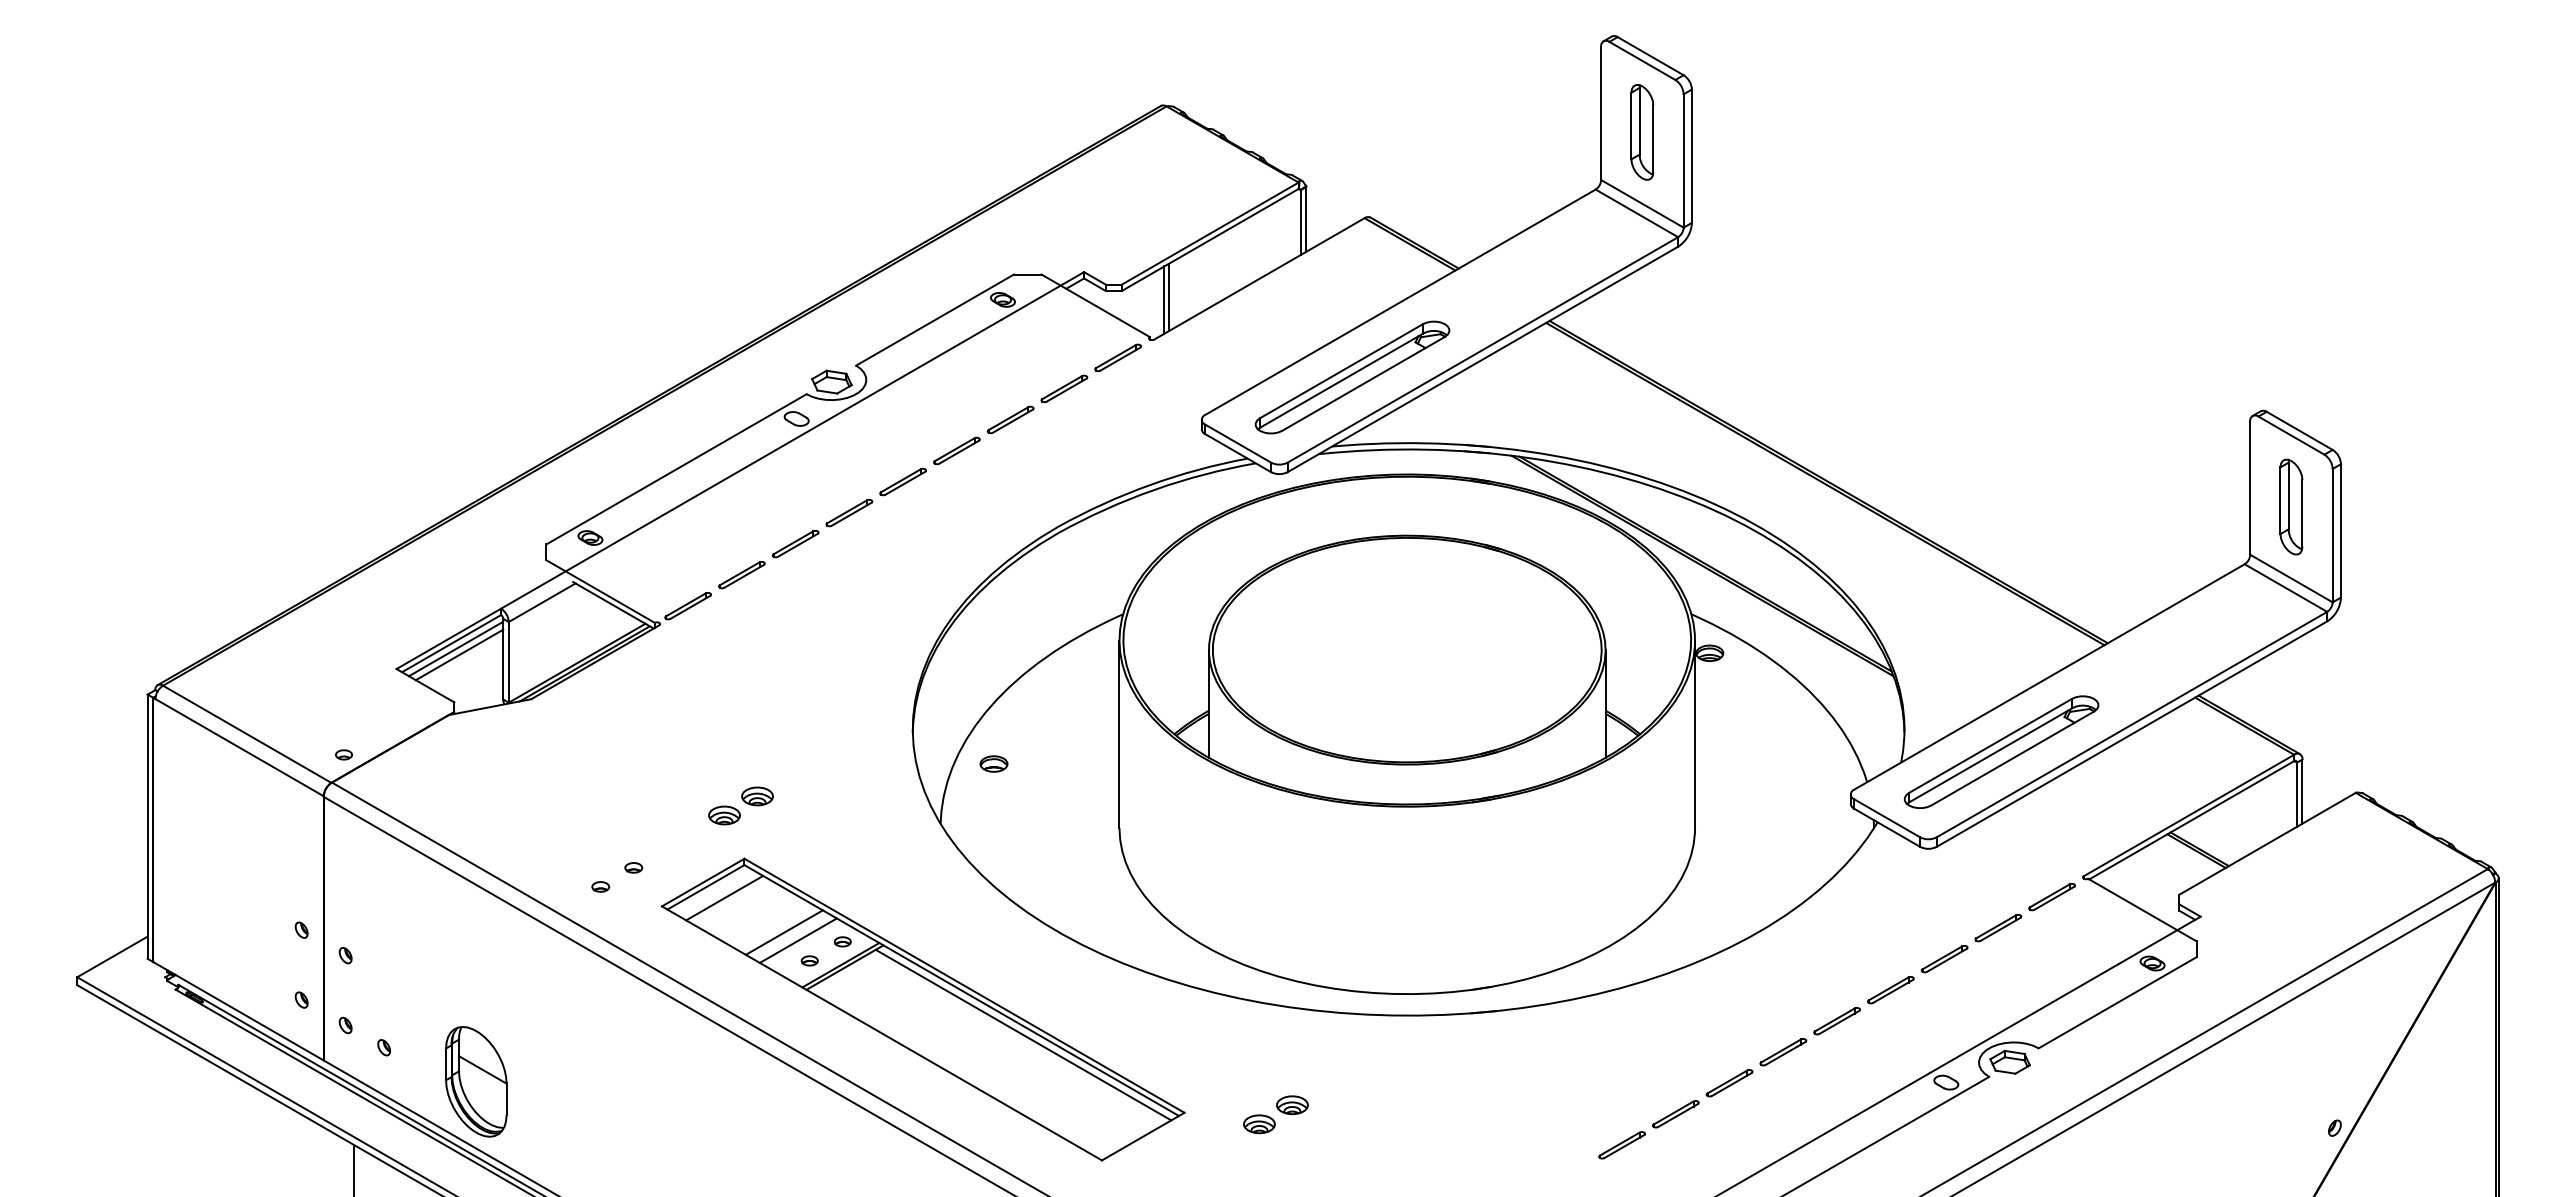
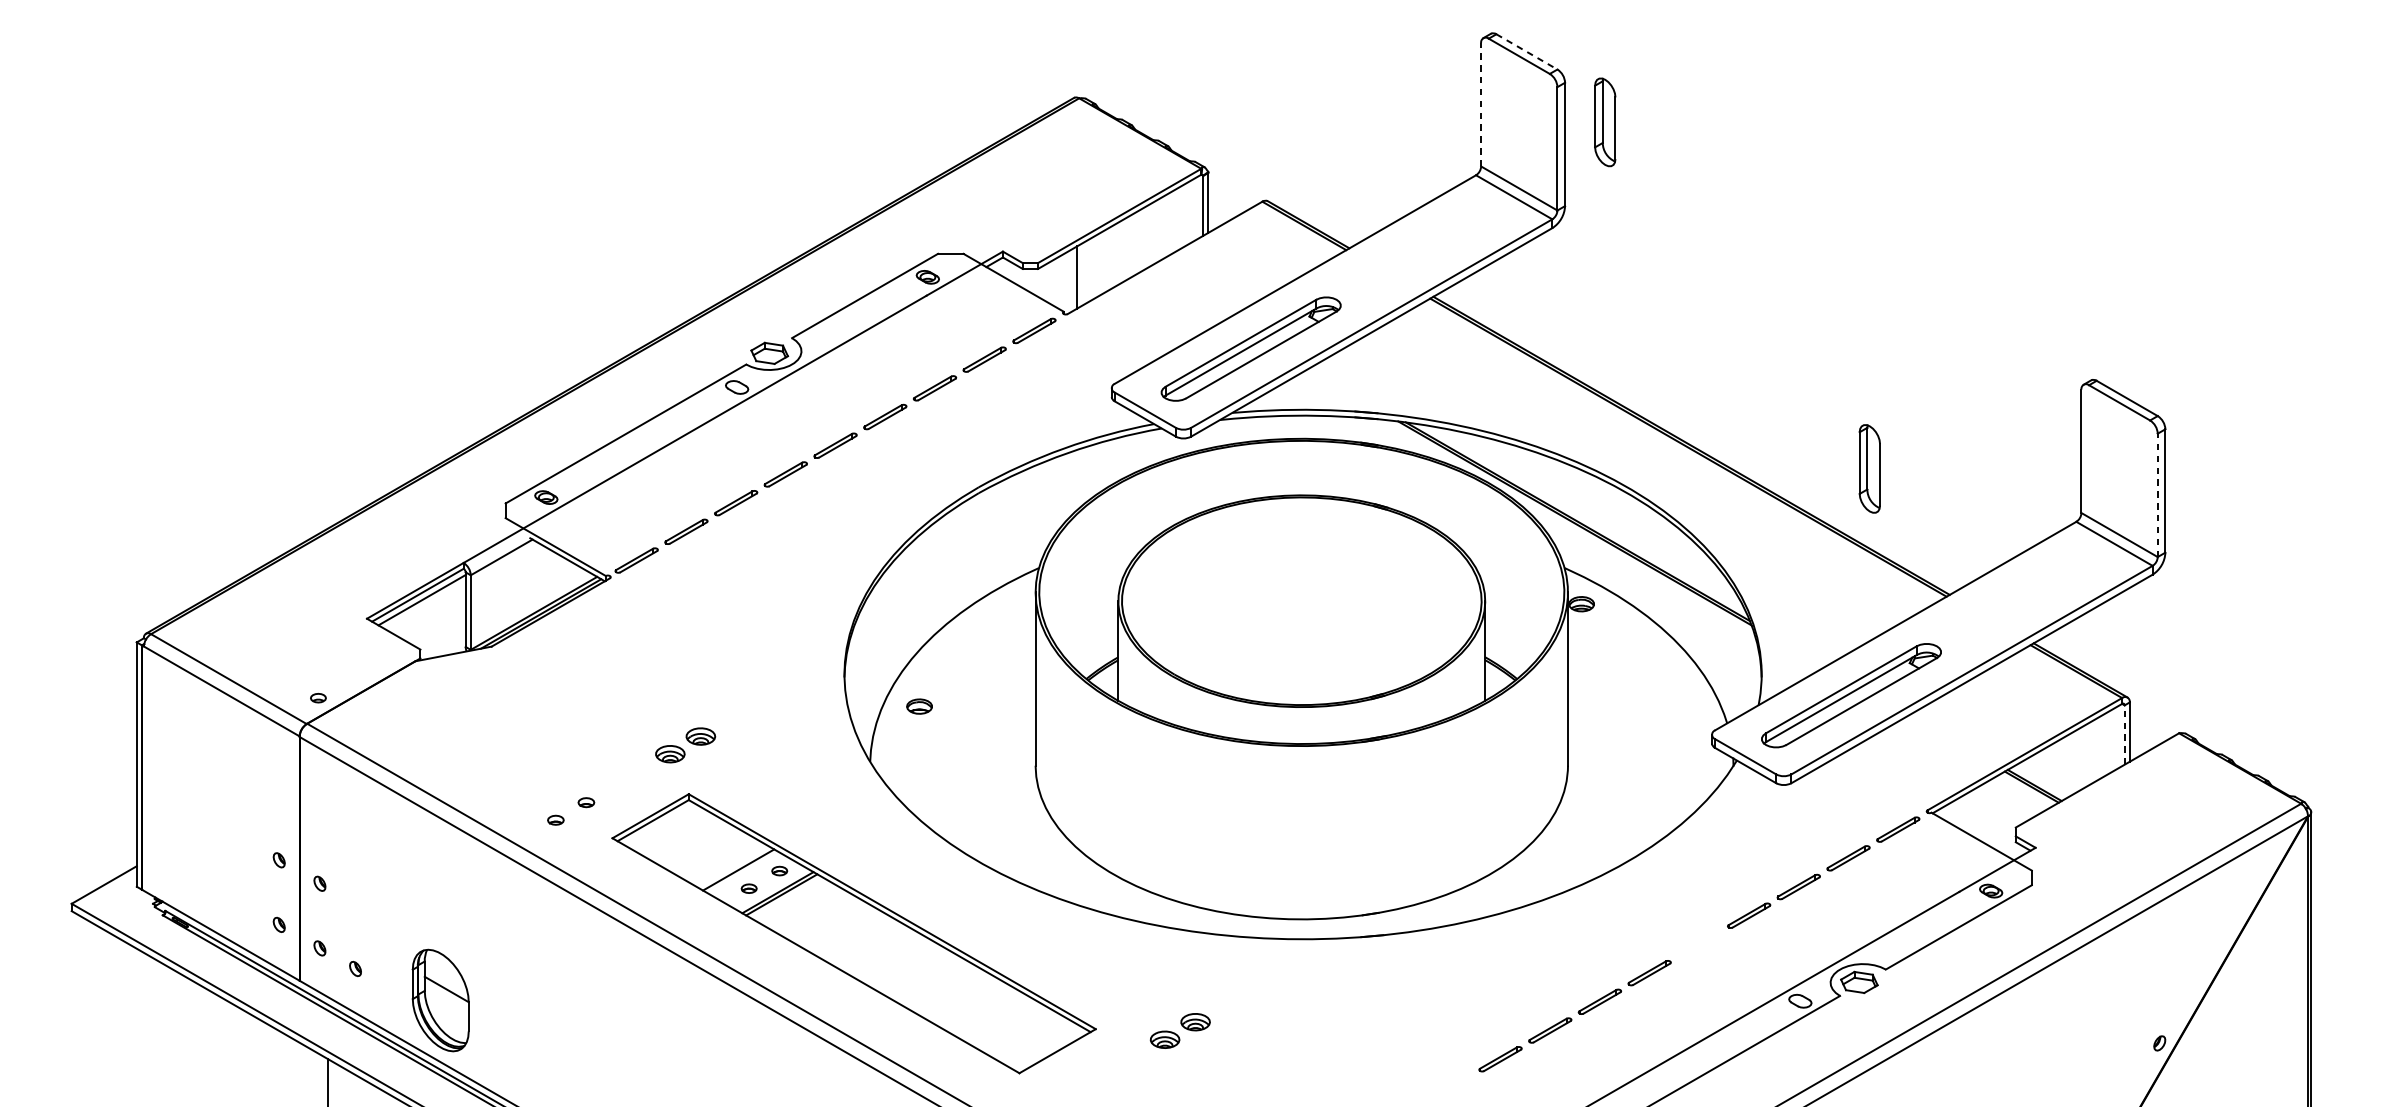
line: (1651, 56) -> (1527, 52), solid -> dashed
line: (1601, 113) -> (1481, 104), solid -> dashed
part: (1642, 132) -> (1605, 122), moved
line: (1168, 297) -> (1080, 275), removed
part: (2291, 506) -> (1869, 468), moved
line: (2332, 535) -> (2157, 495), solid -> dashed
line: (459, 654) -> (425, 605), removed
line: (2296, 794) -> (2124, 734), solid -> dashed
line: (724, 897) -> (670, 830), removed
line: (783, 932) -> (724, 862), removed
part: (1836, 1021) -> (1698, 944), removed
line: (1023, 1034) -> (946, 956), removed

